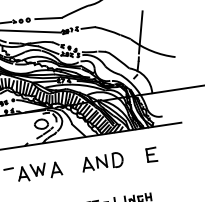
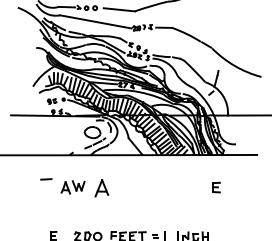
line: (140, 32) -> (224, 41), removed
part: (151, 154) -> (216, 187), size x0.6
part: (102, 162) -> (157, 187), removed
part: (31, 172) -> (72, 187), size x0.7

